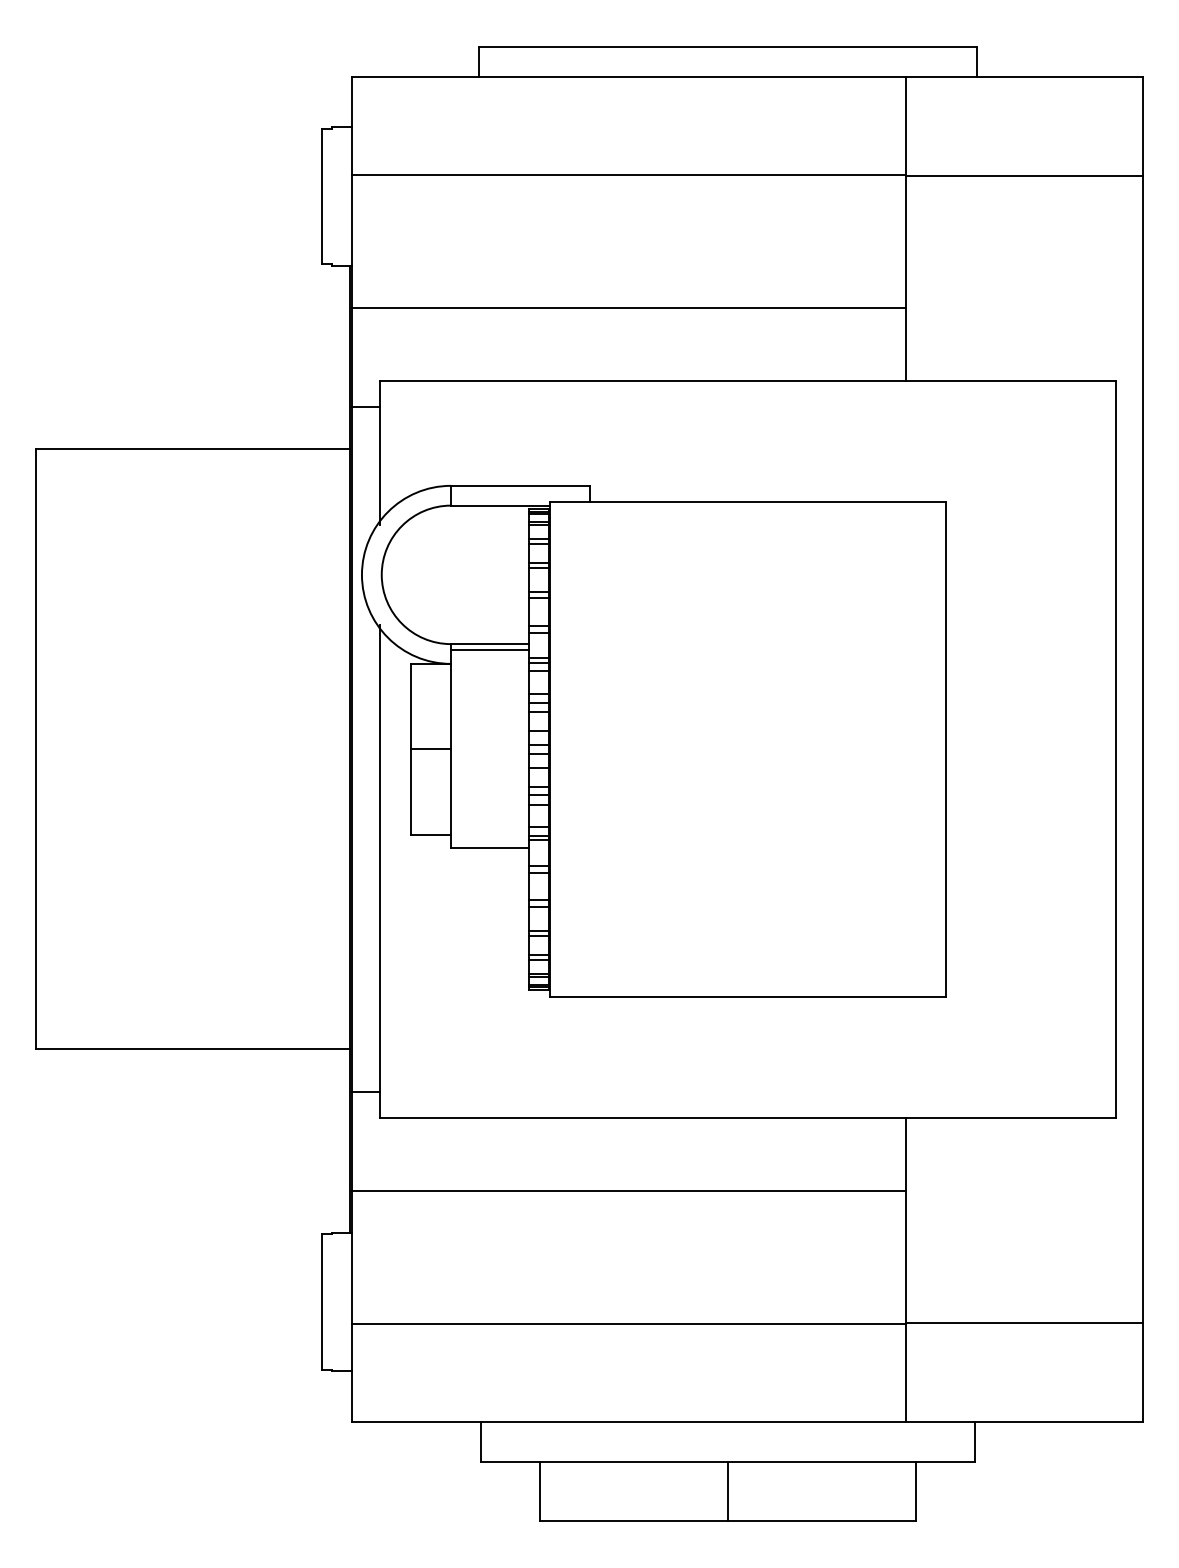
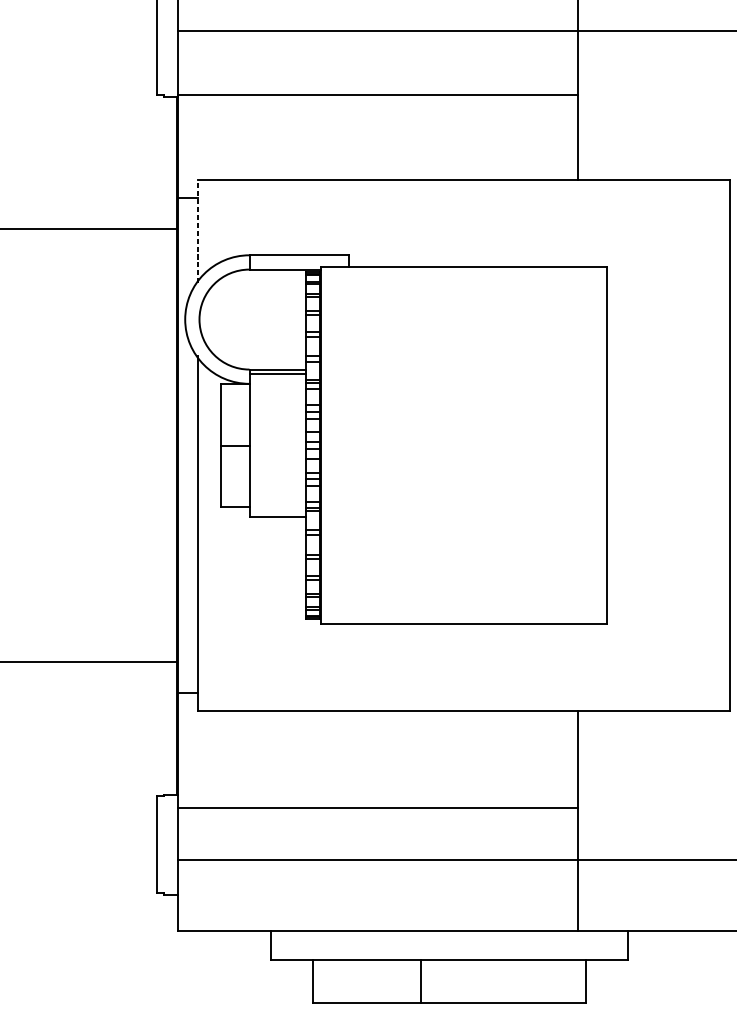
line: (629, 307) -> (378, 94), moved
line: (379, 452) -> (197, 231), solid -> dashed
line: (629, 1191) -> (378, 808), moved
line: (727, 1490) -> (420, 980), moved

